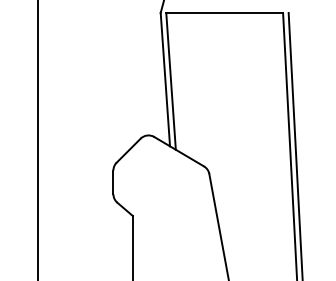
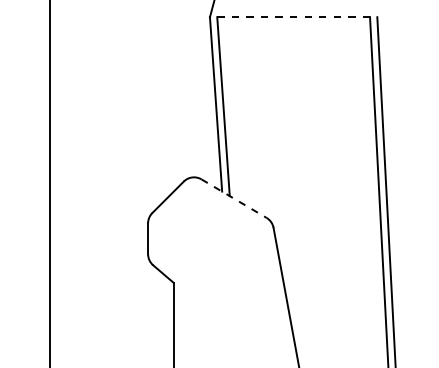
line: (225, 13) -> (294, 17), solid -> dashed
line: (179, 151) -> (234, 198), solid -> dashed

